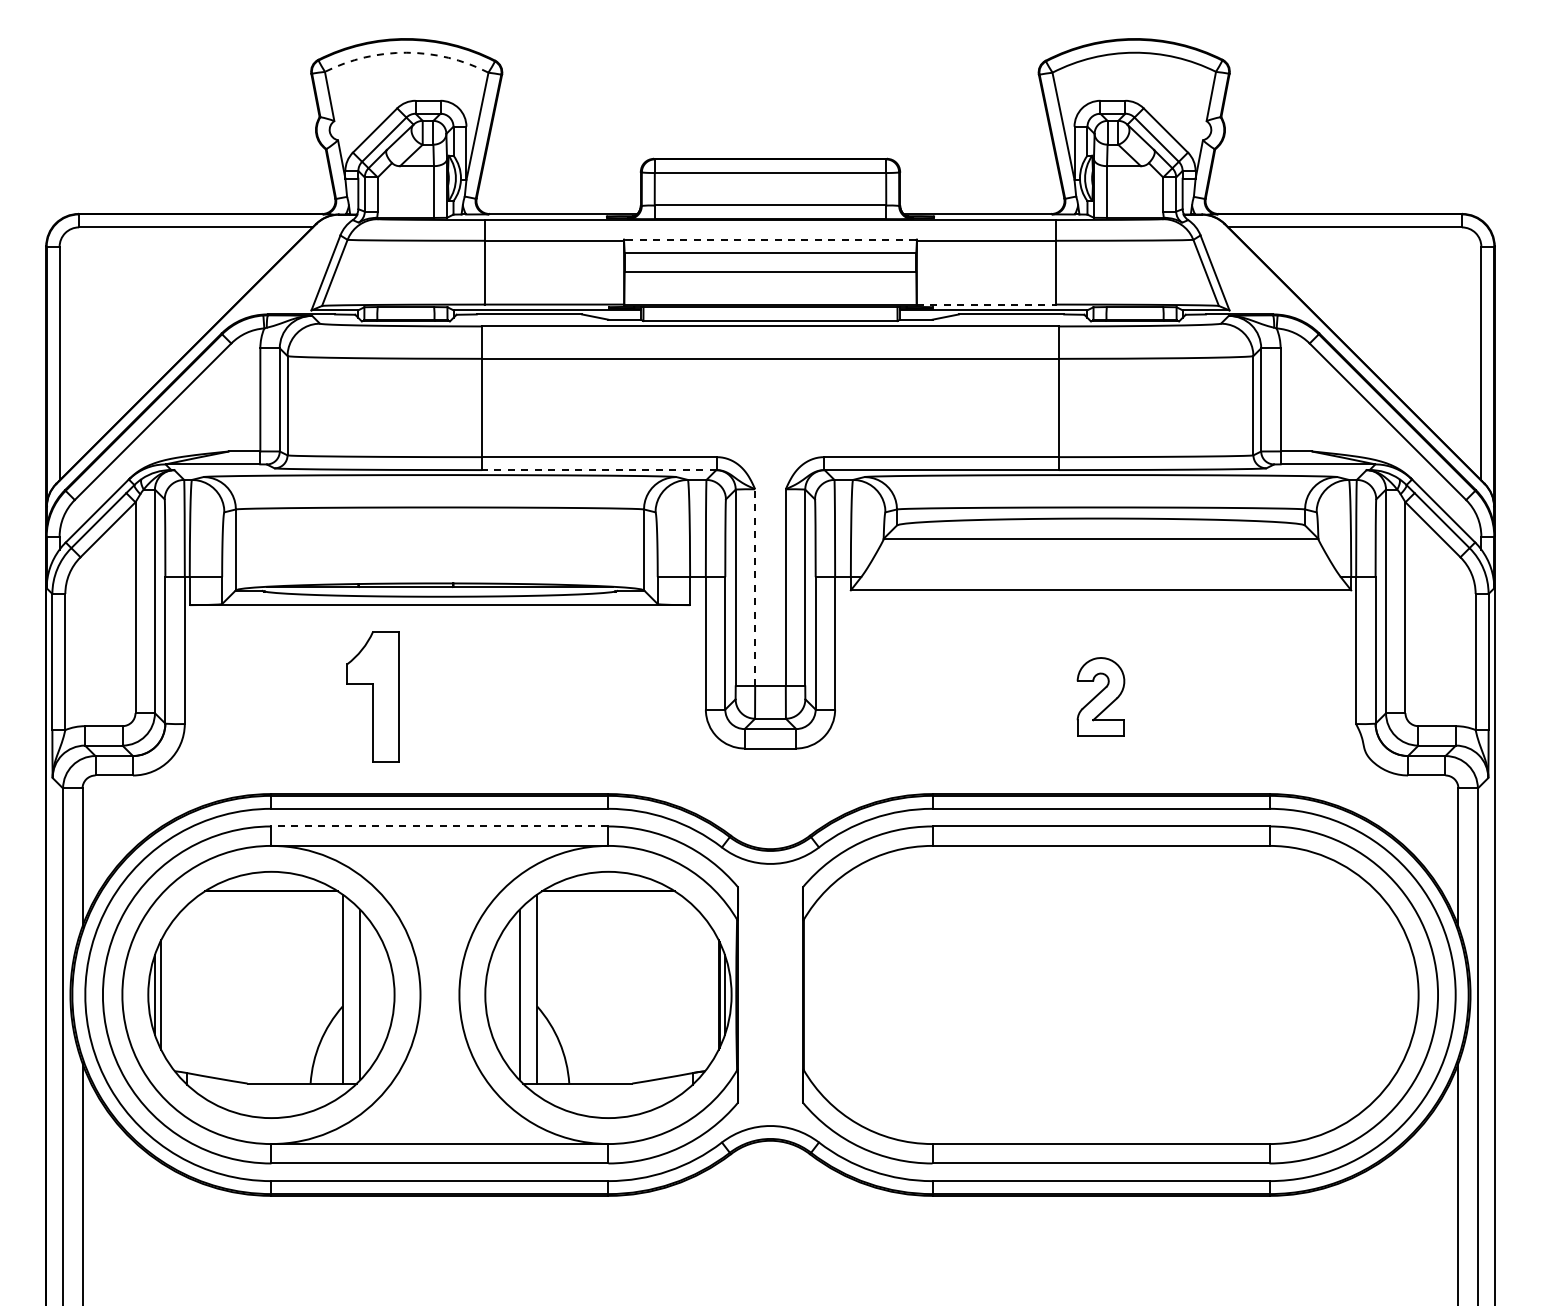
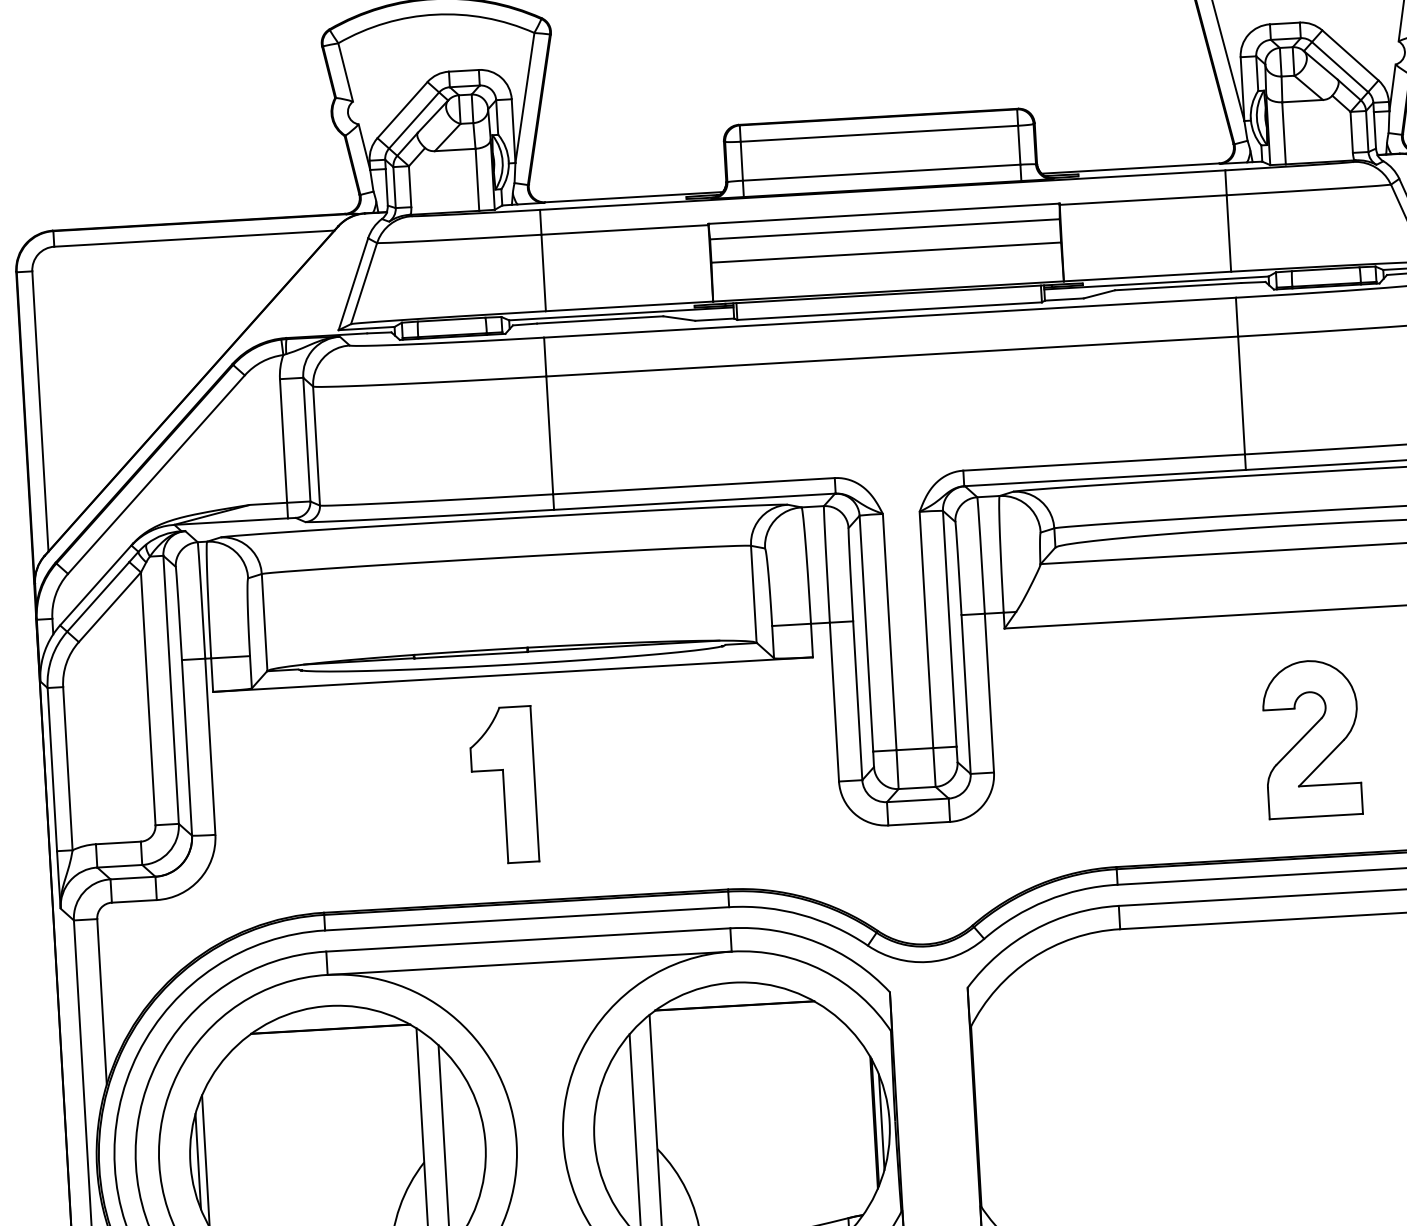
arc: (406, 52) -> (434, 14), dashed -> solid
line: (770, 239) -> (884, 213), dashed -> solid
line: (986, 304) -> (1147, 276), dashed -> solid
line: (598, 470) -> (693, 502), dashed -> solid
line: (755, 587) -> (890, 631), dashed -> solid
part: (372, 696) -> (503, 785), moved
part: (1100, 696) -> (1311, 738), size x1.67
line: (439, 826) -> (527, 940), dashed -> solid

